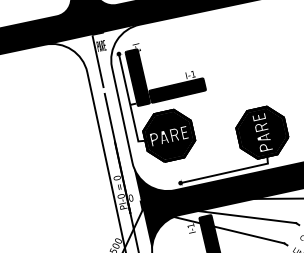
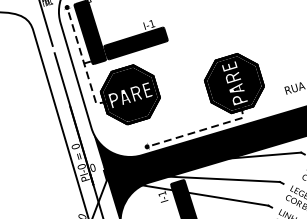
line: (129, 103) -> (83, 61), solid -> dashed
line: (230, 172) -> (202, 130), solid -> dashed

